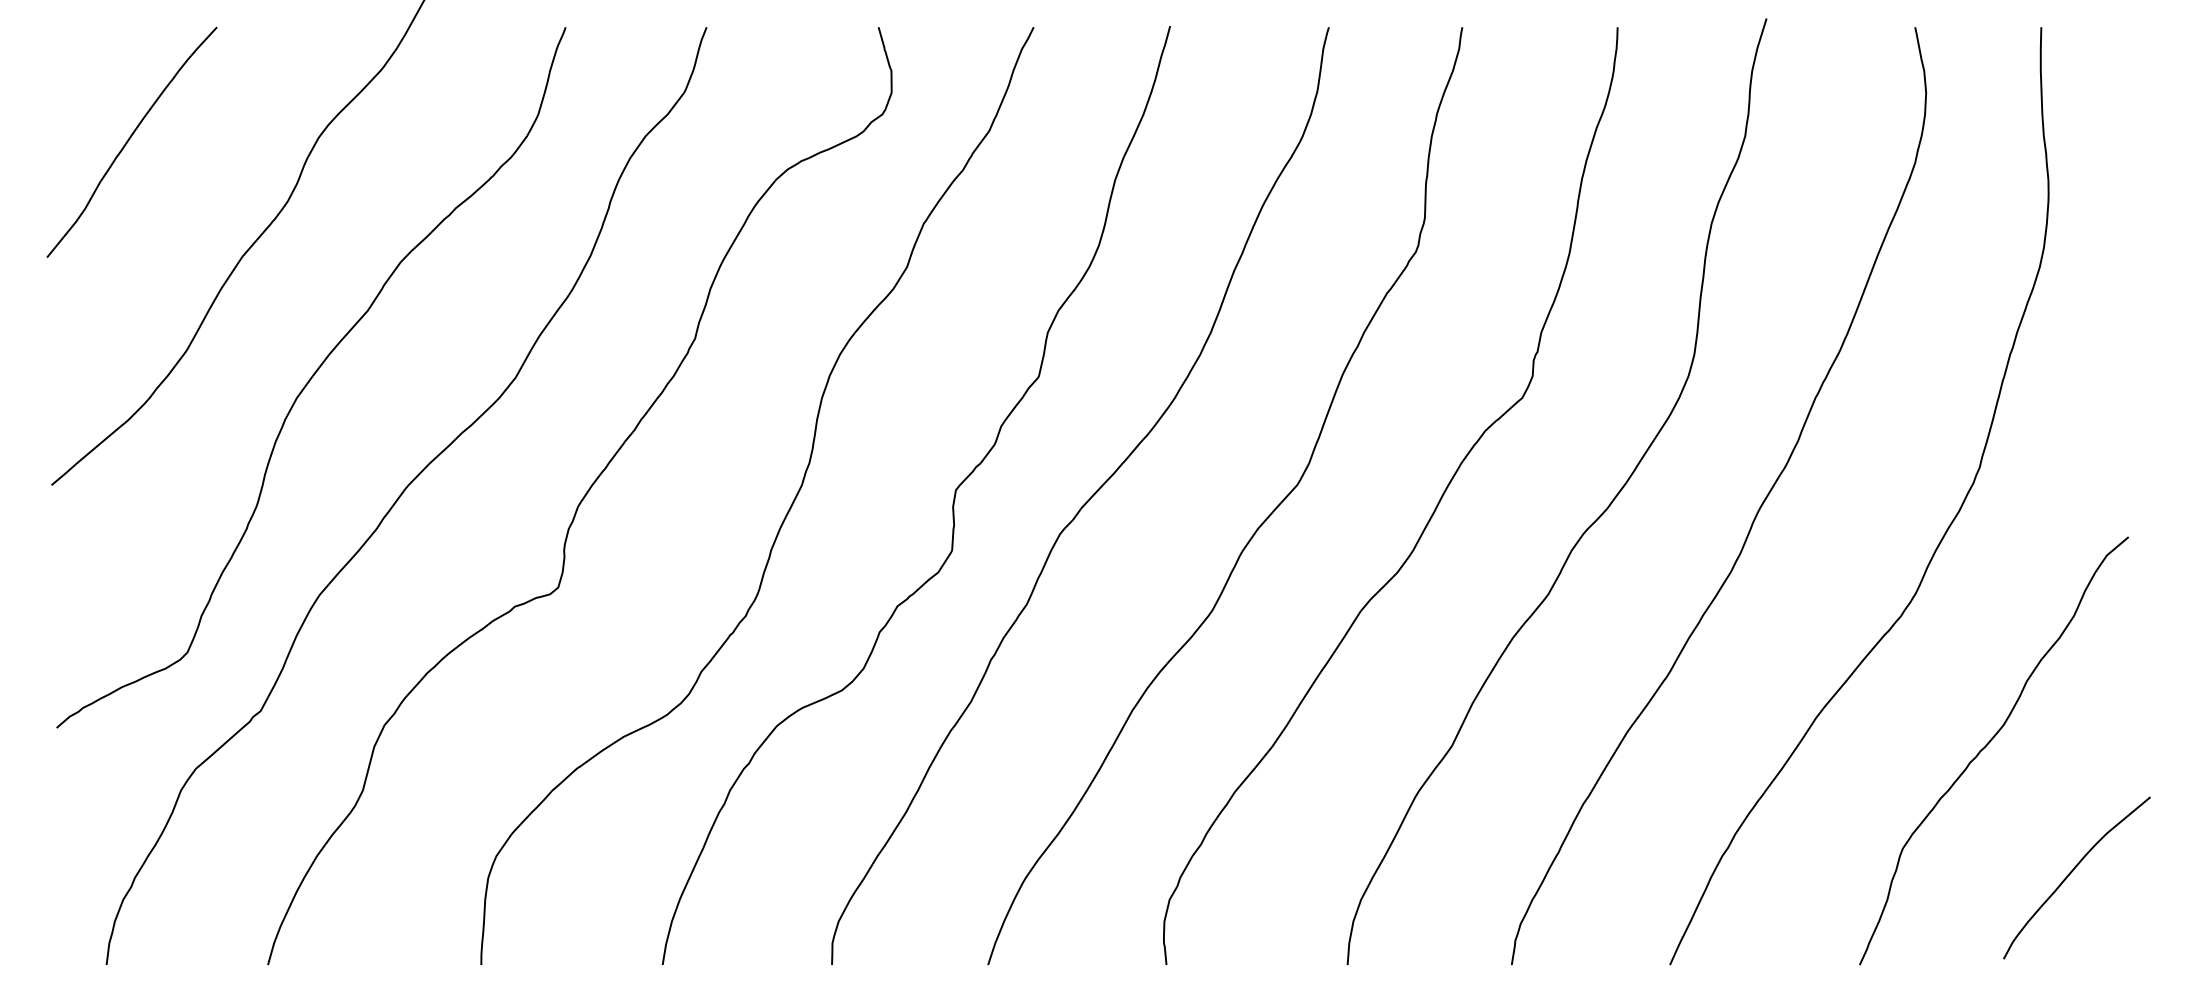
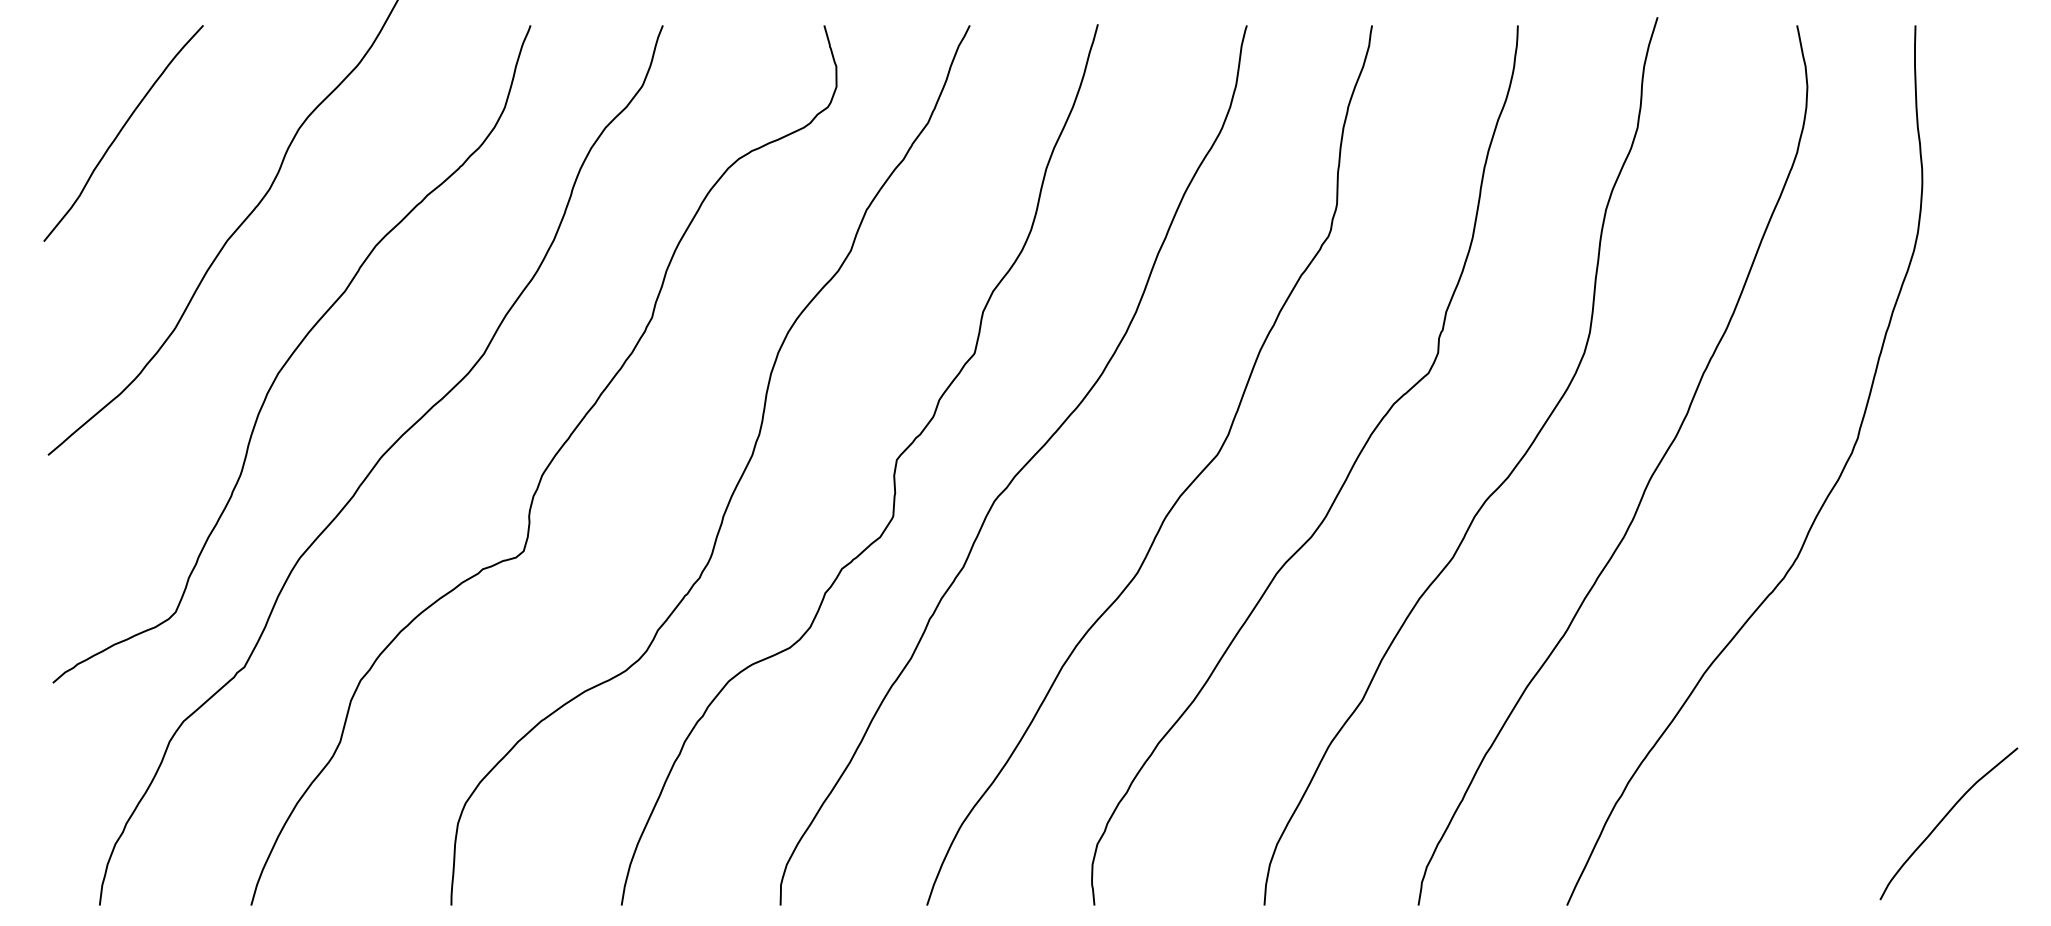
curve: (1988, 744) -> (1865, 698), removed

